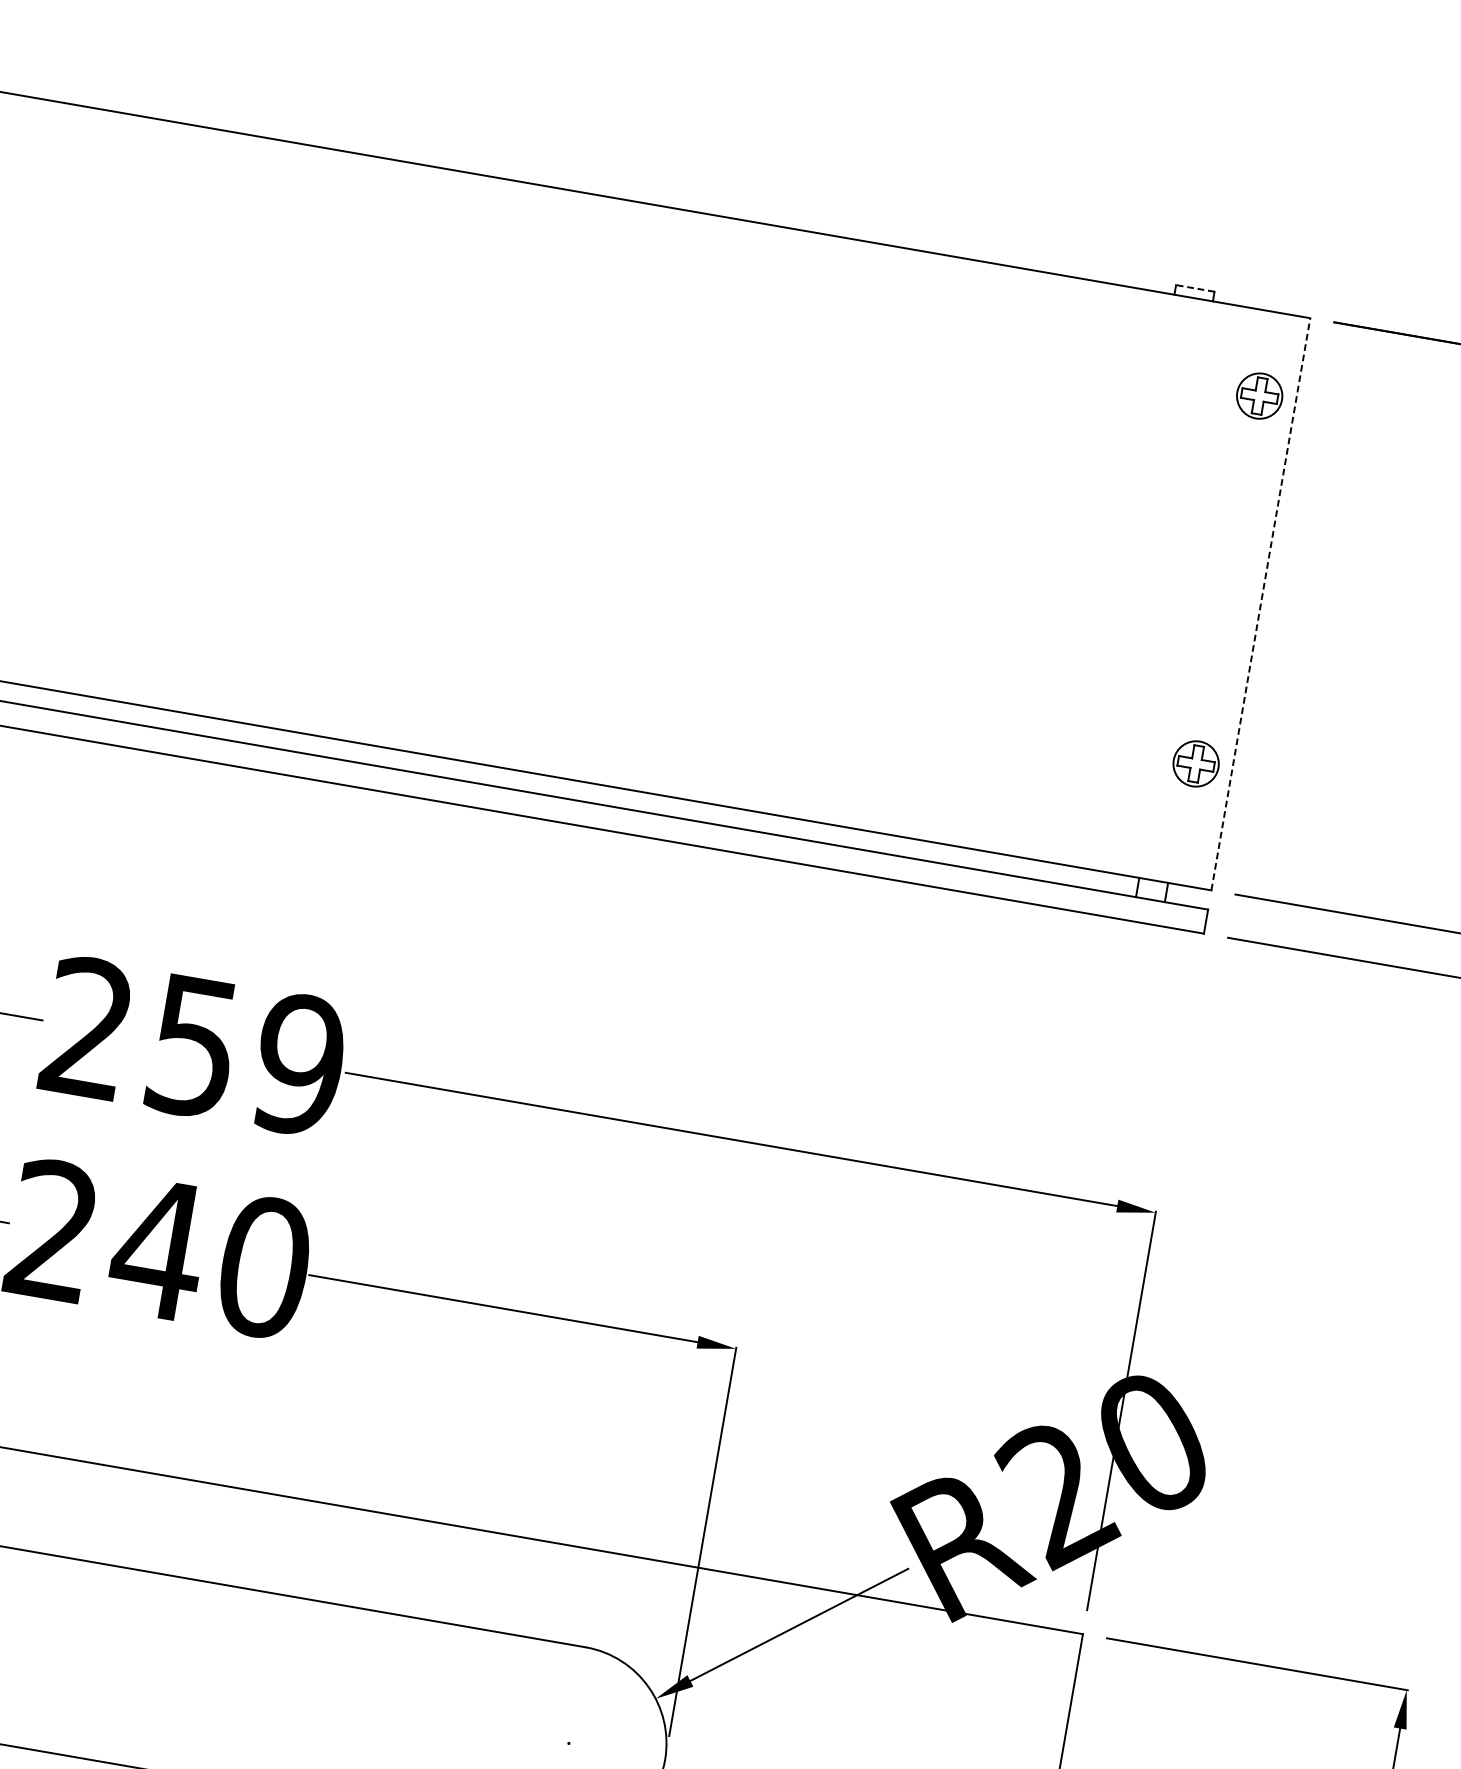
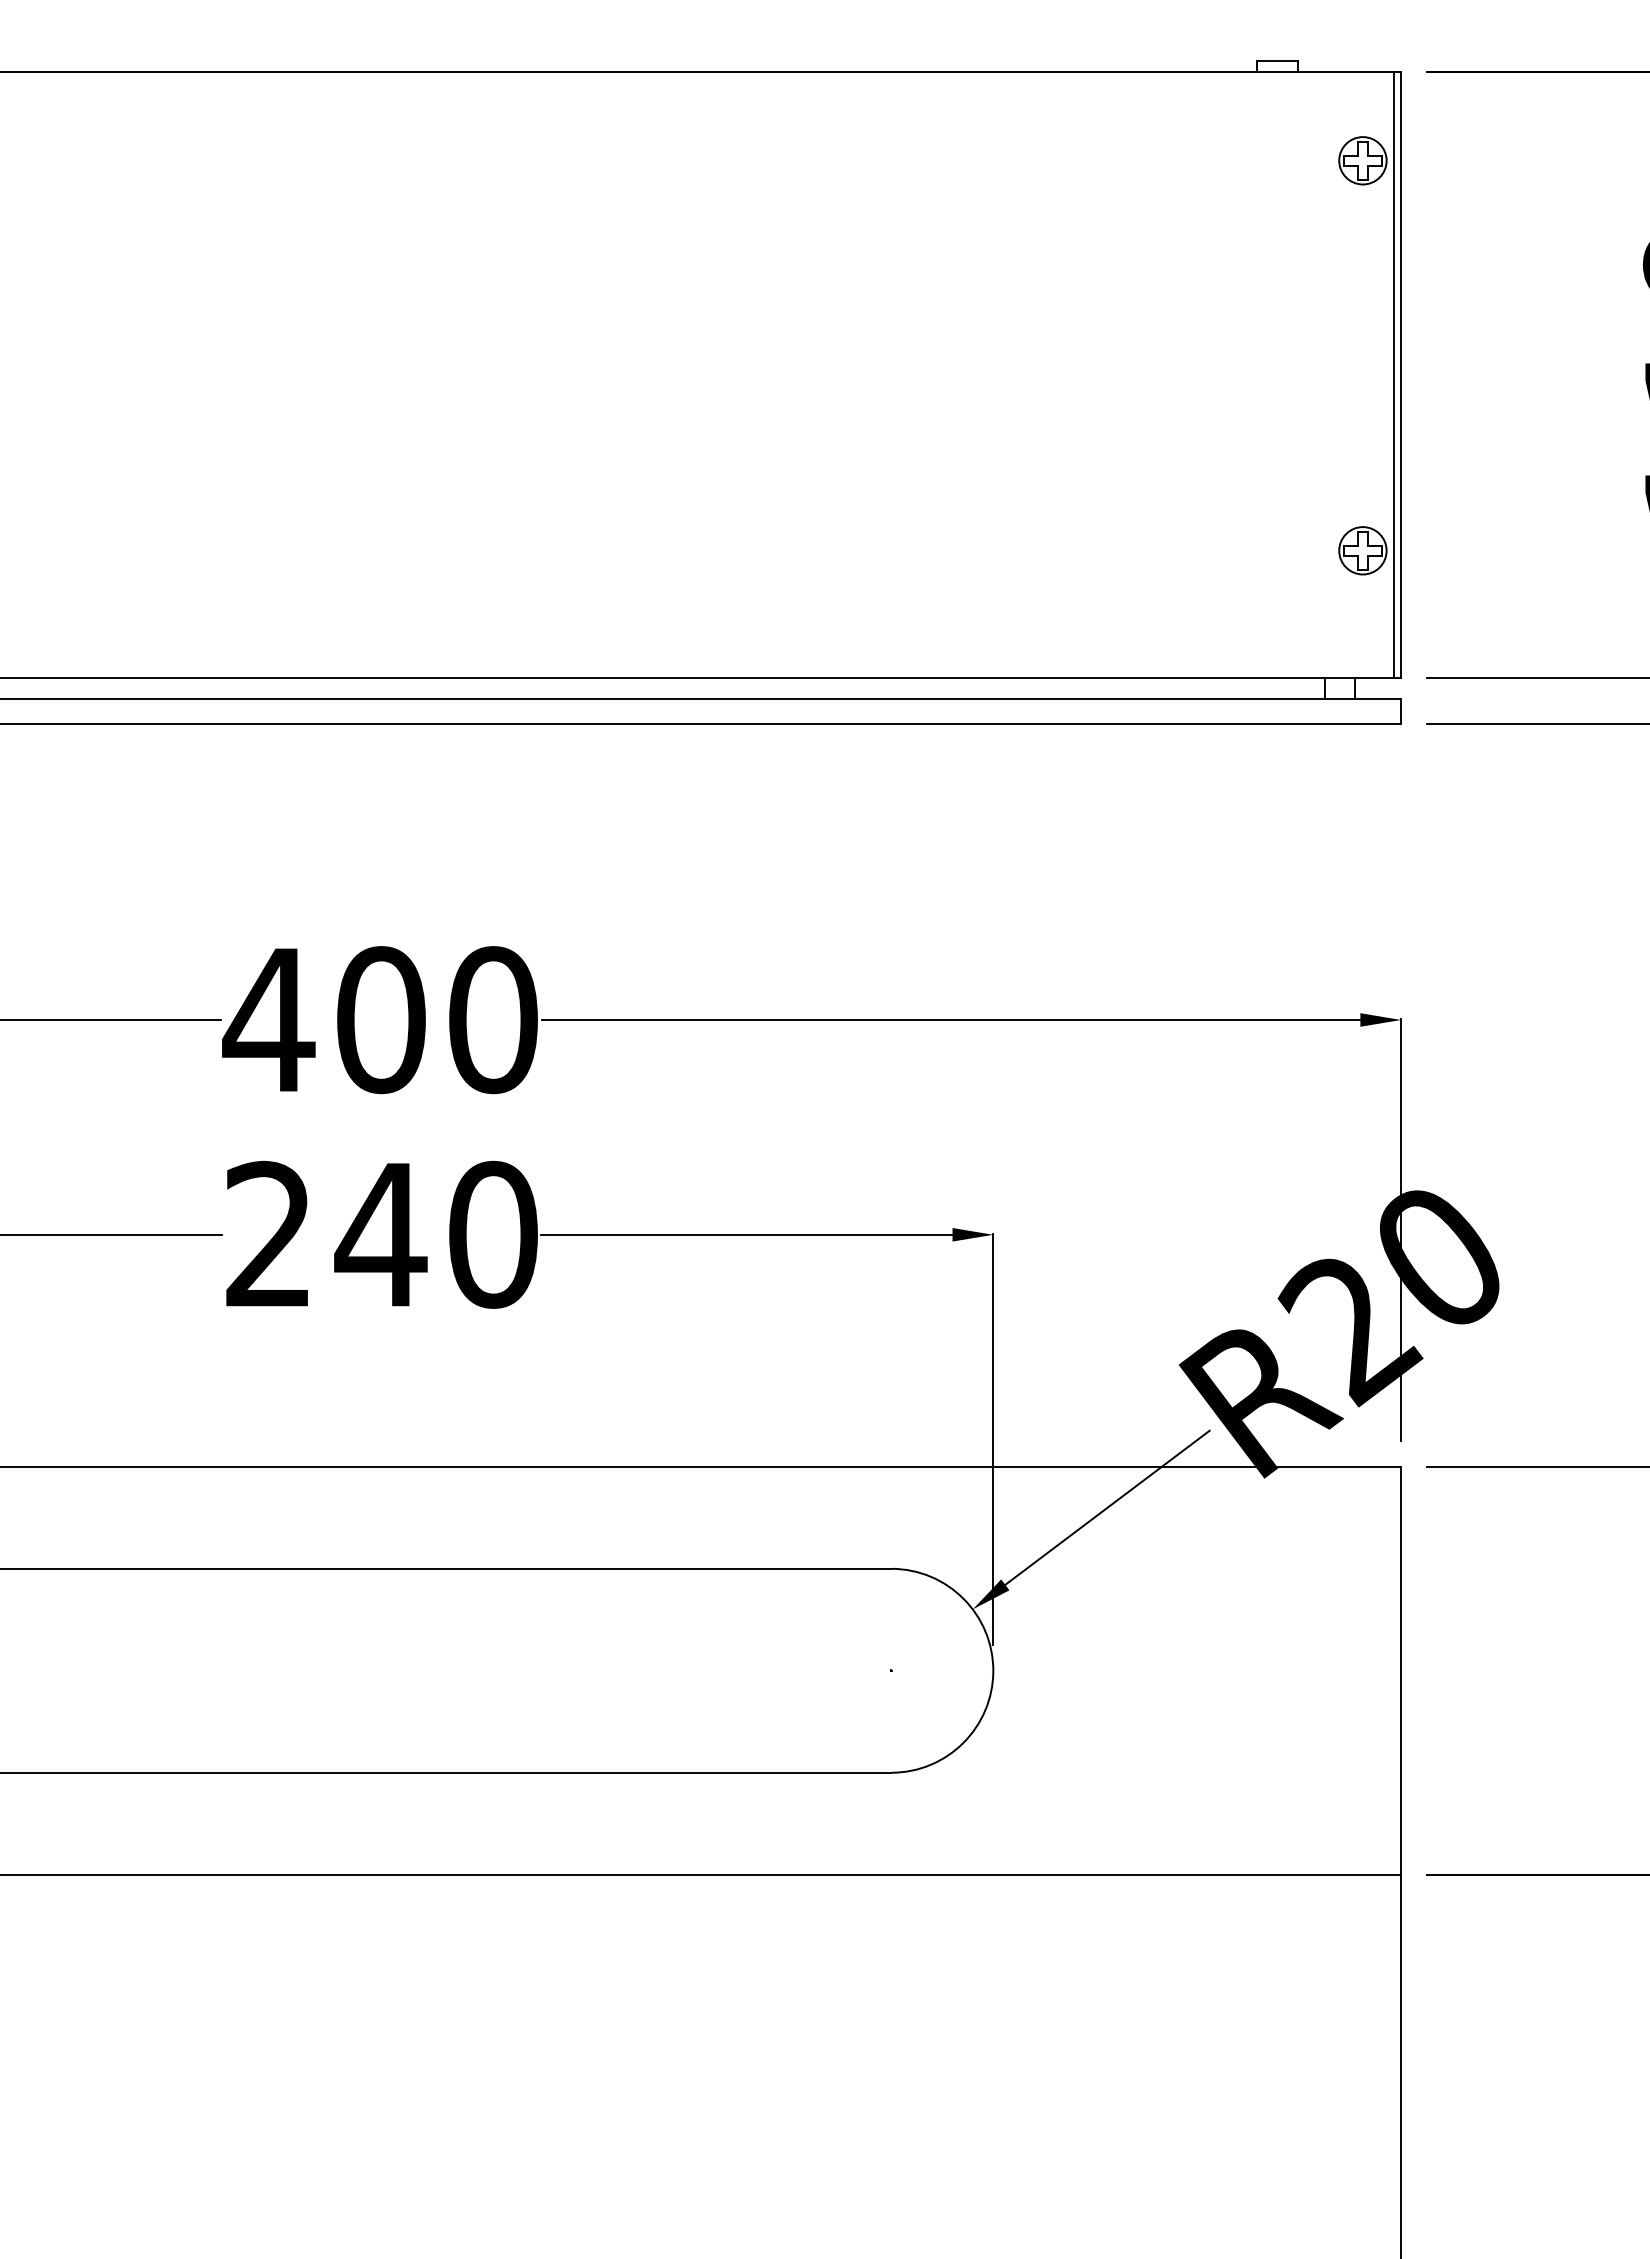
line: (1195, 288) -> (1277, 61), dashed -> solid
line: (1253, 602) -> (1393, 374), added
line: (1261, 603) -> (1401, 374), dashed -> solid
text: (192, 1046) -> (379, 1020), 259 -> 400

